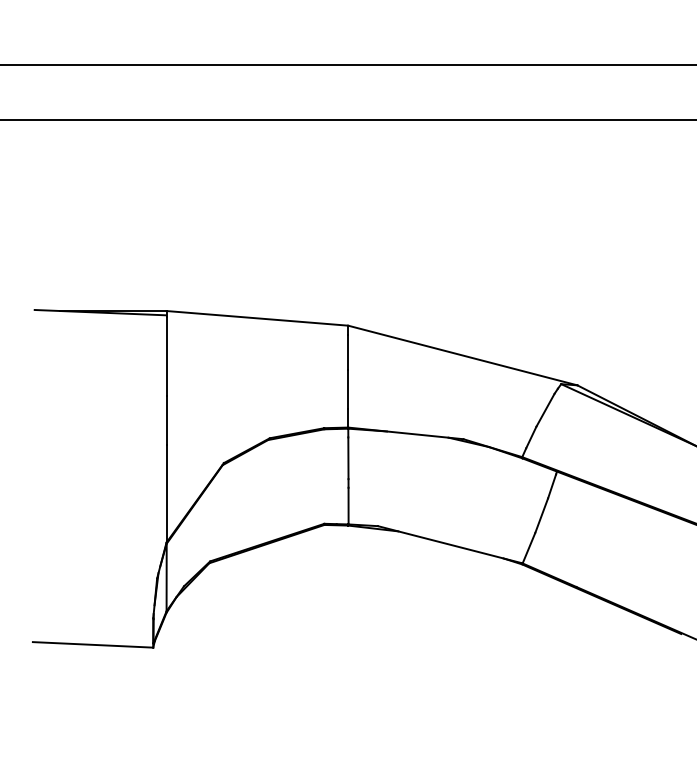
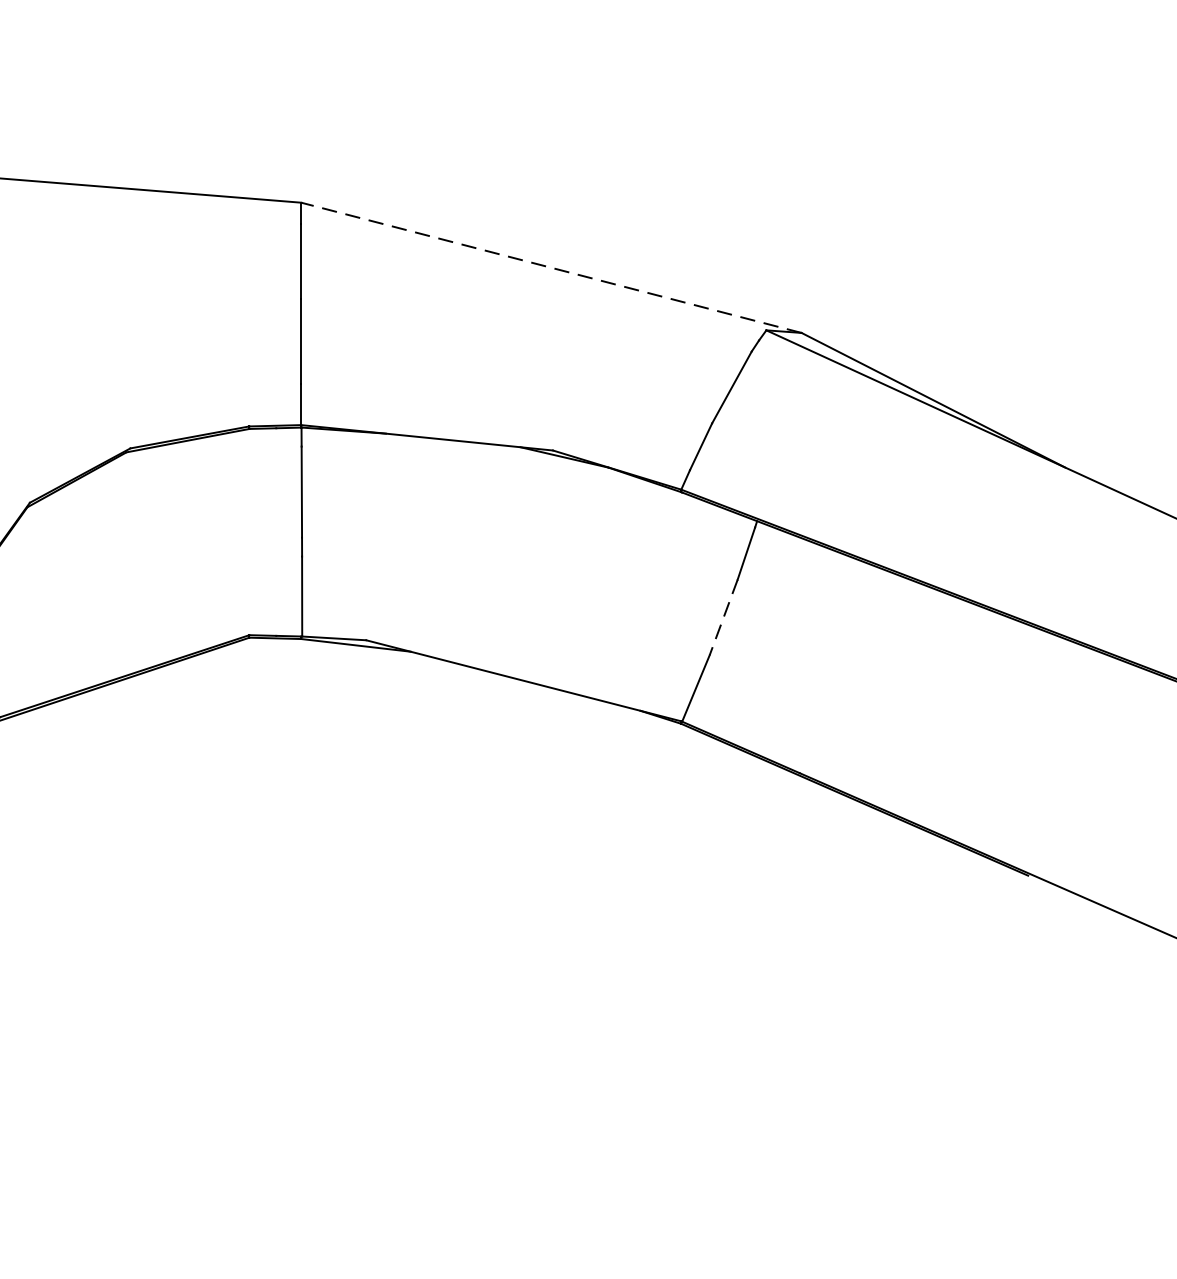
line: (462, 355) -> (550, 267), solid -> dashed
line: (541, 516) -> (723, 619), solid -> dashed

